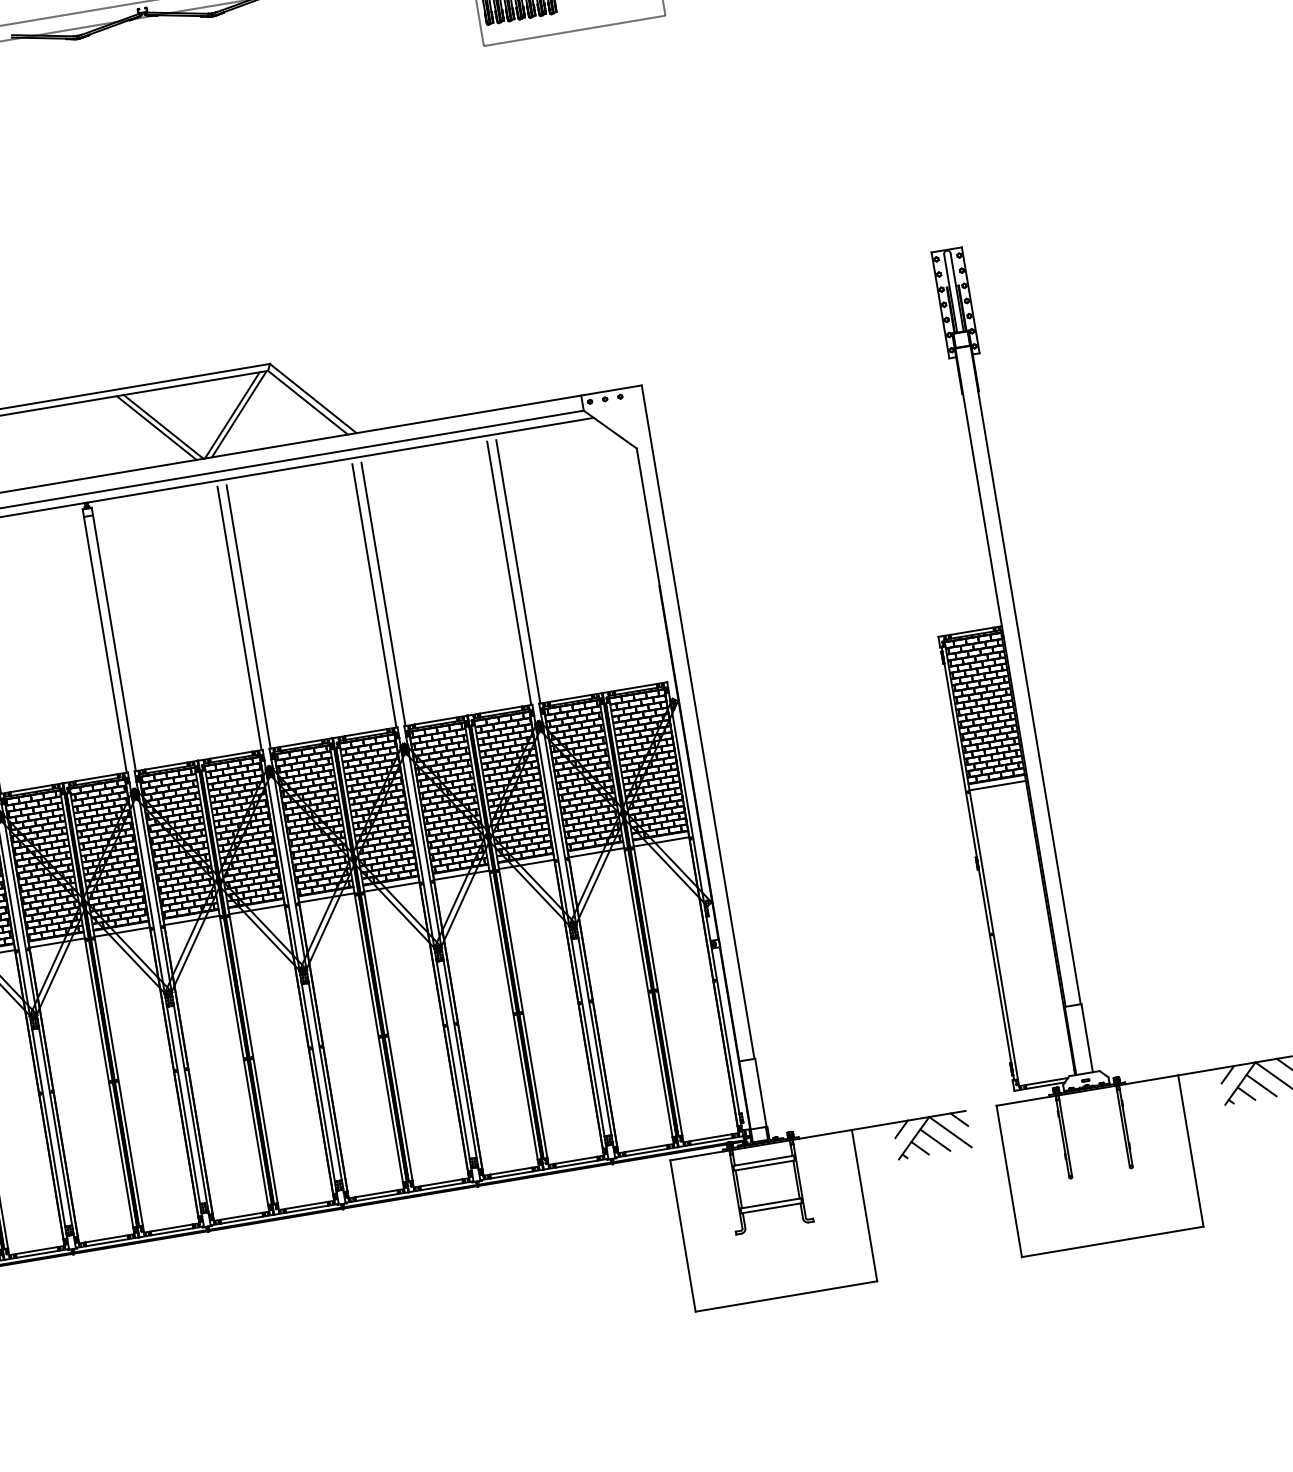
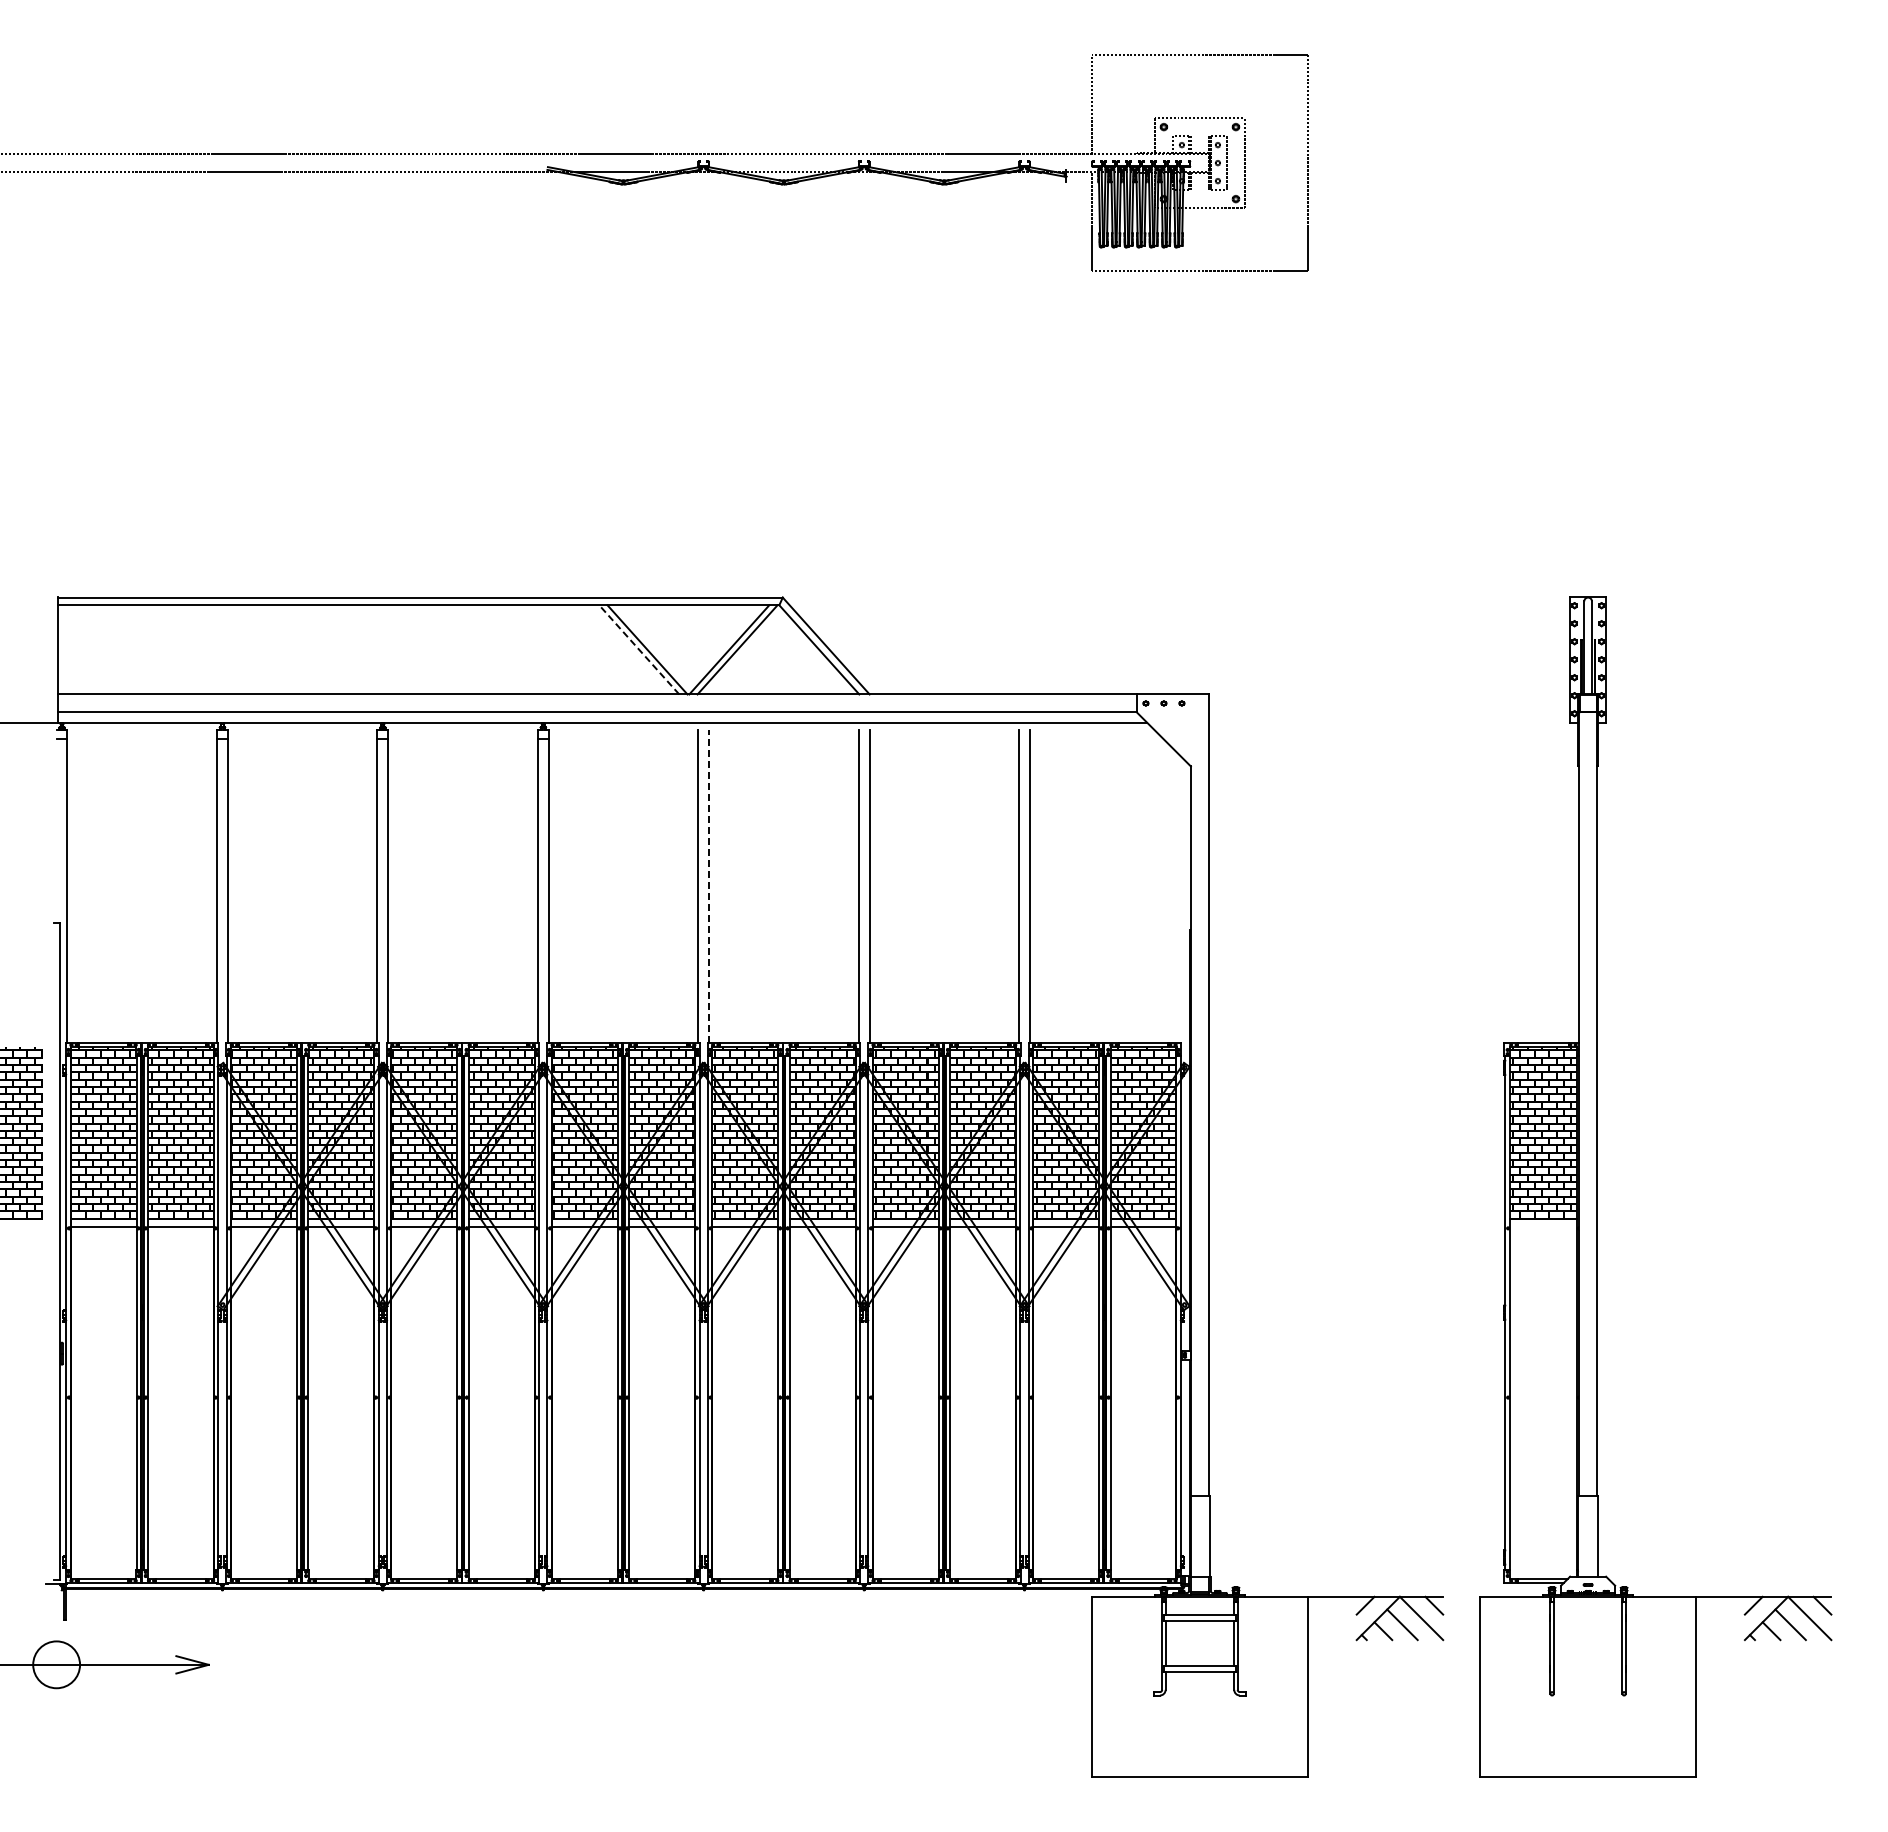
line: (156, 427) -> (639, 649), solid -> dashed
line: (248, 617) -> (709, 886), solid -> dashed
line: (996, 785) -> (1542, 1226), removed

